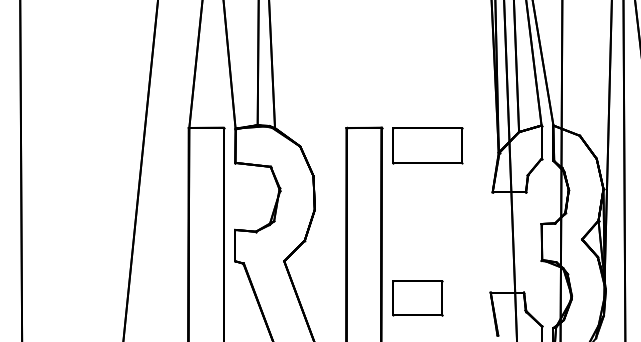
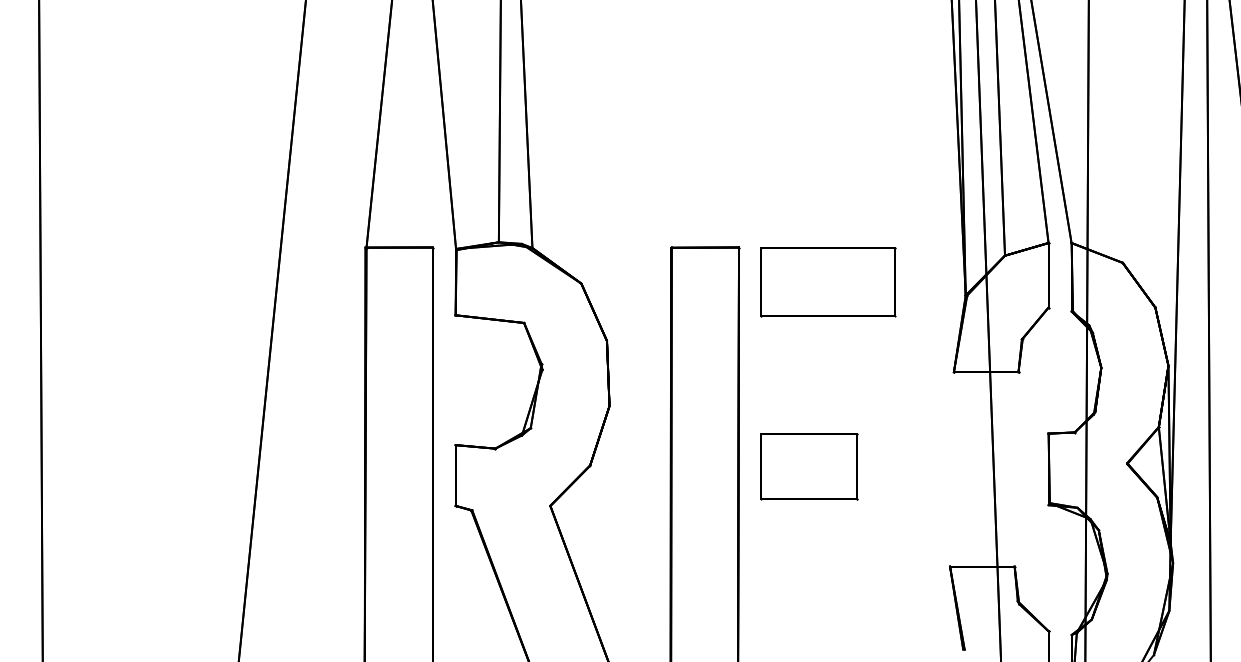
part: (417, 298) -> (808, 467), moved

